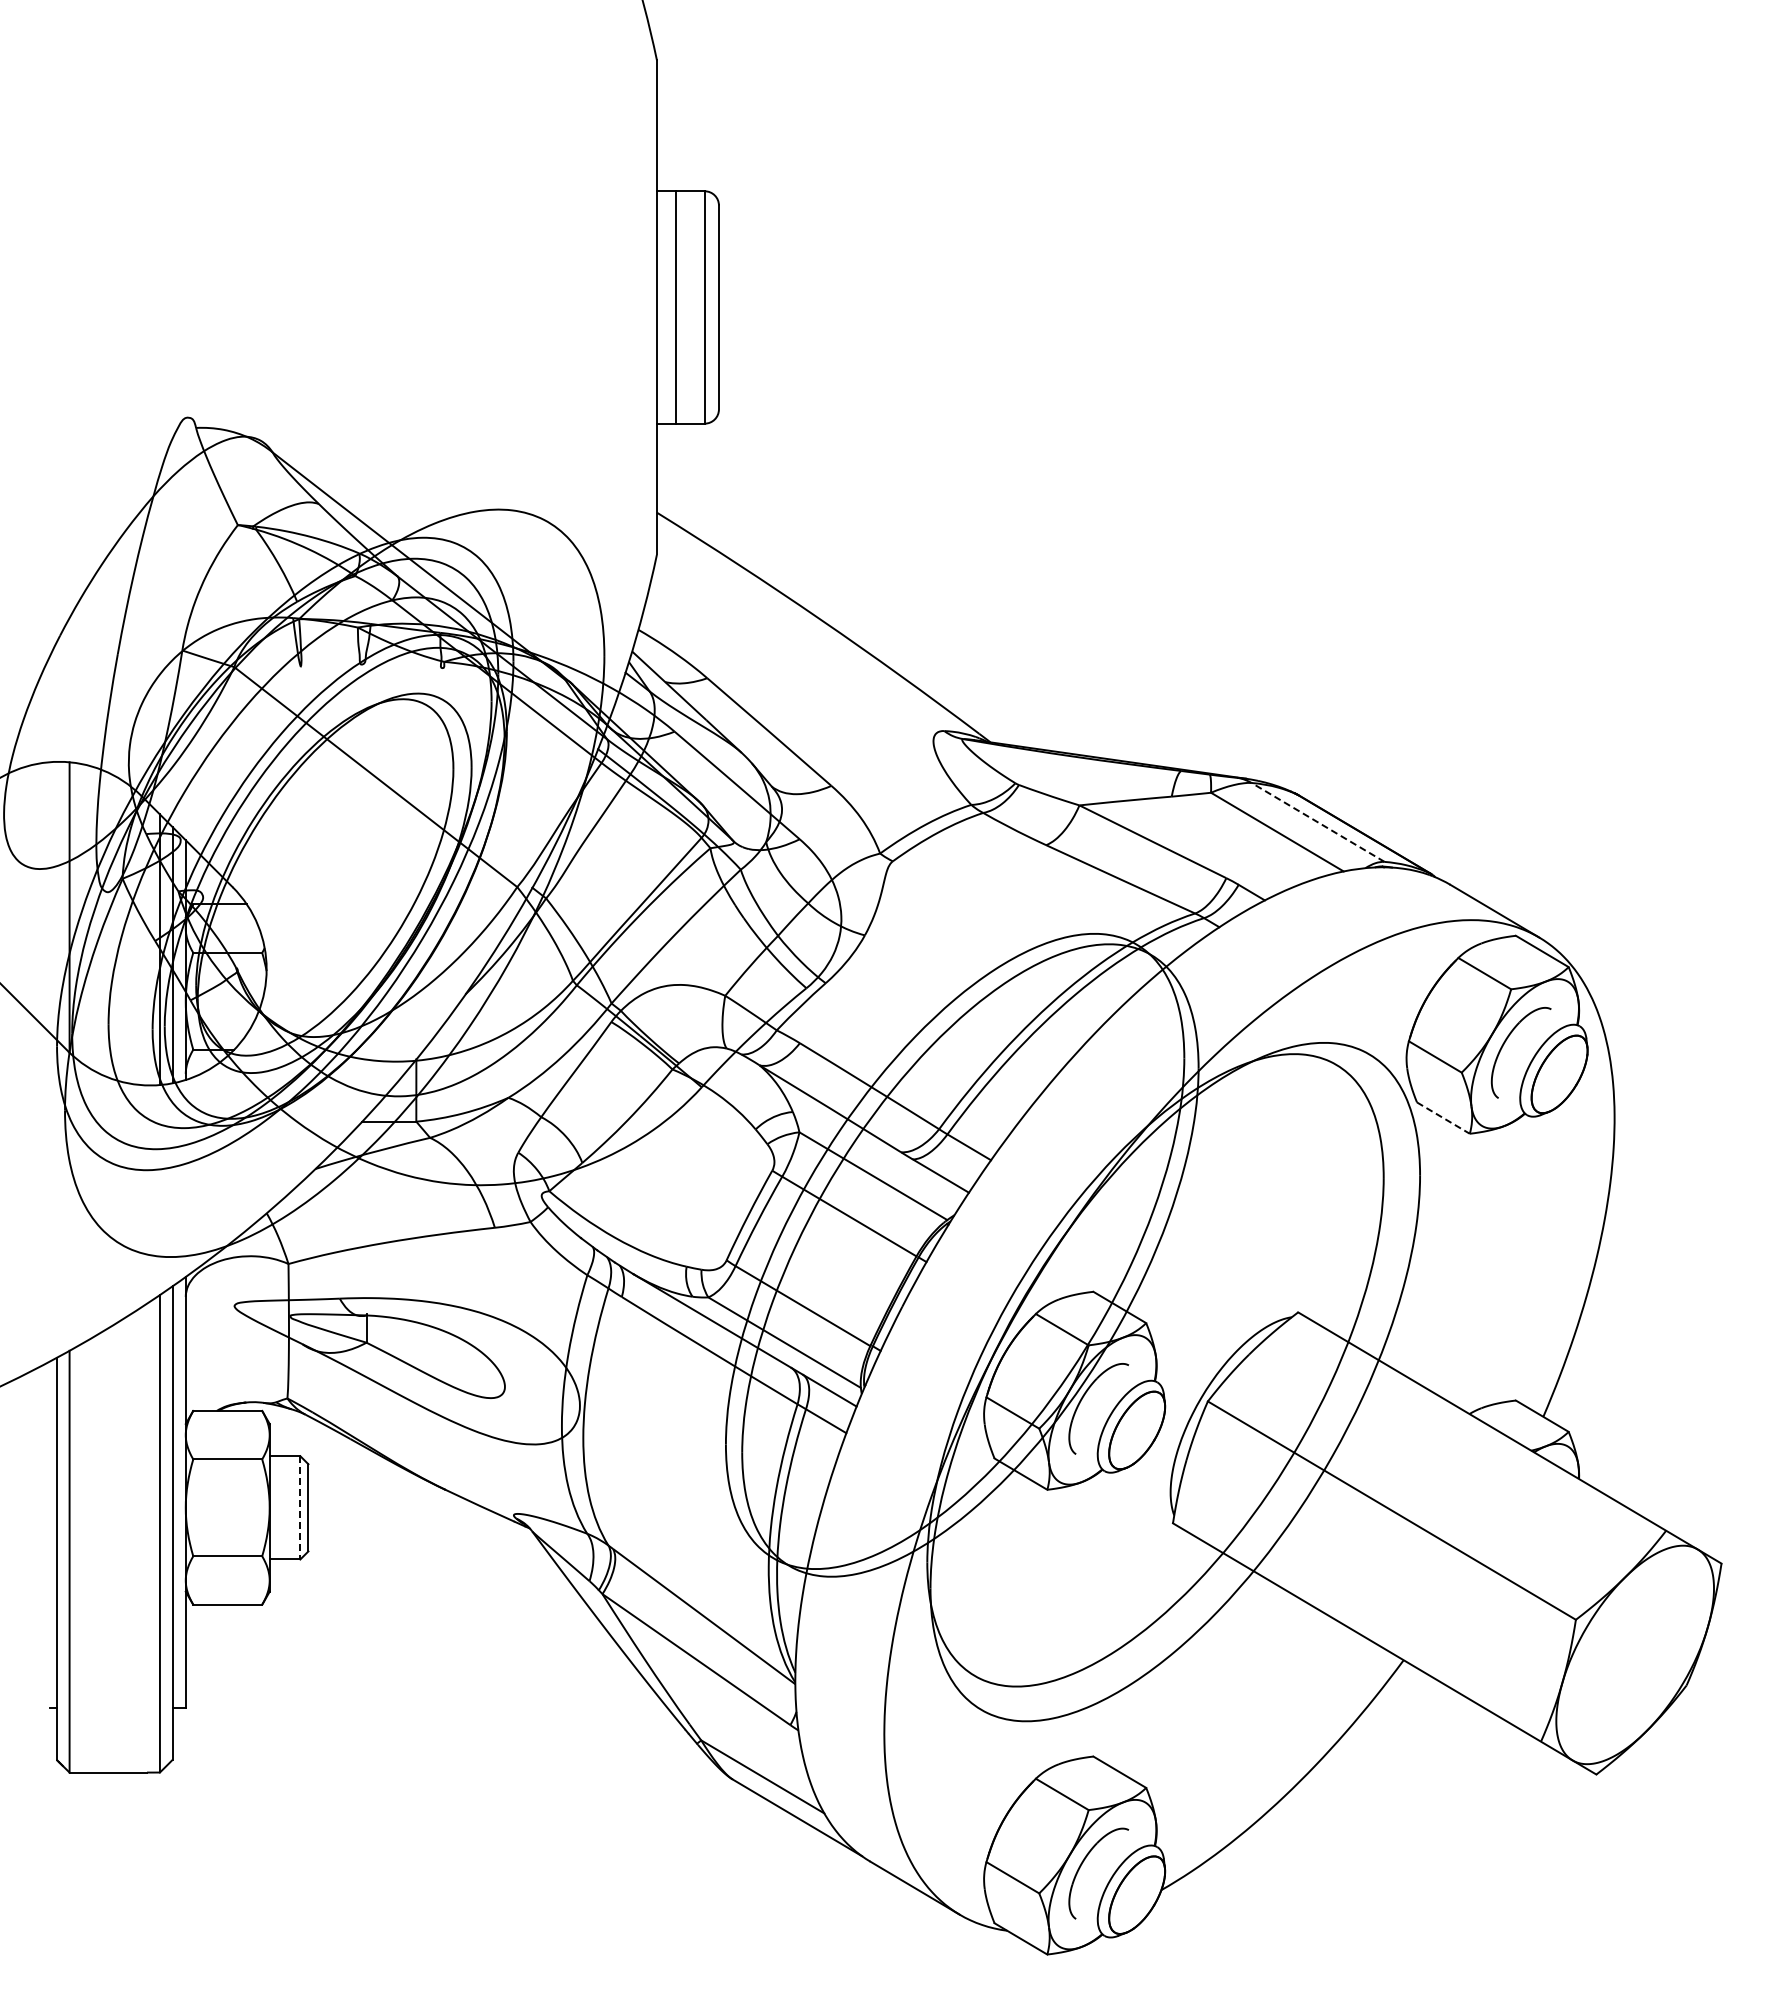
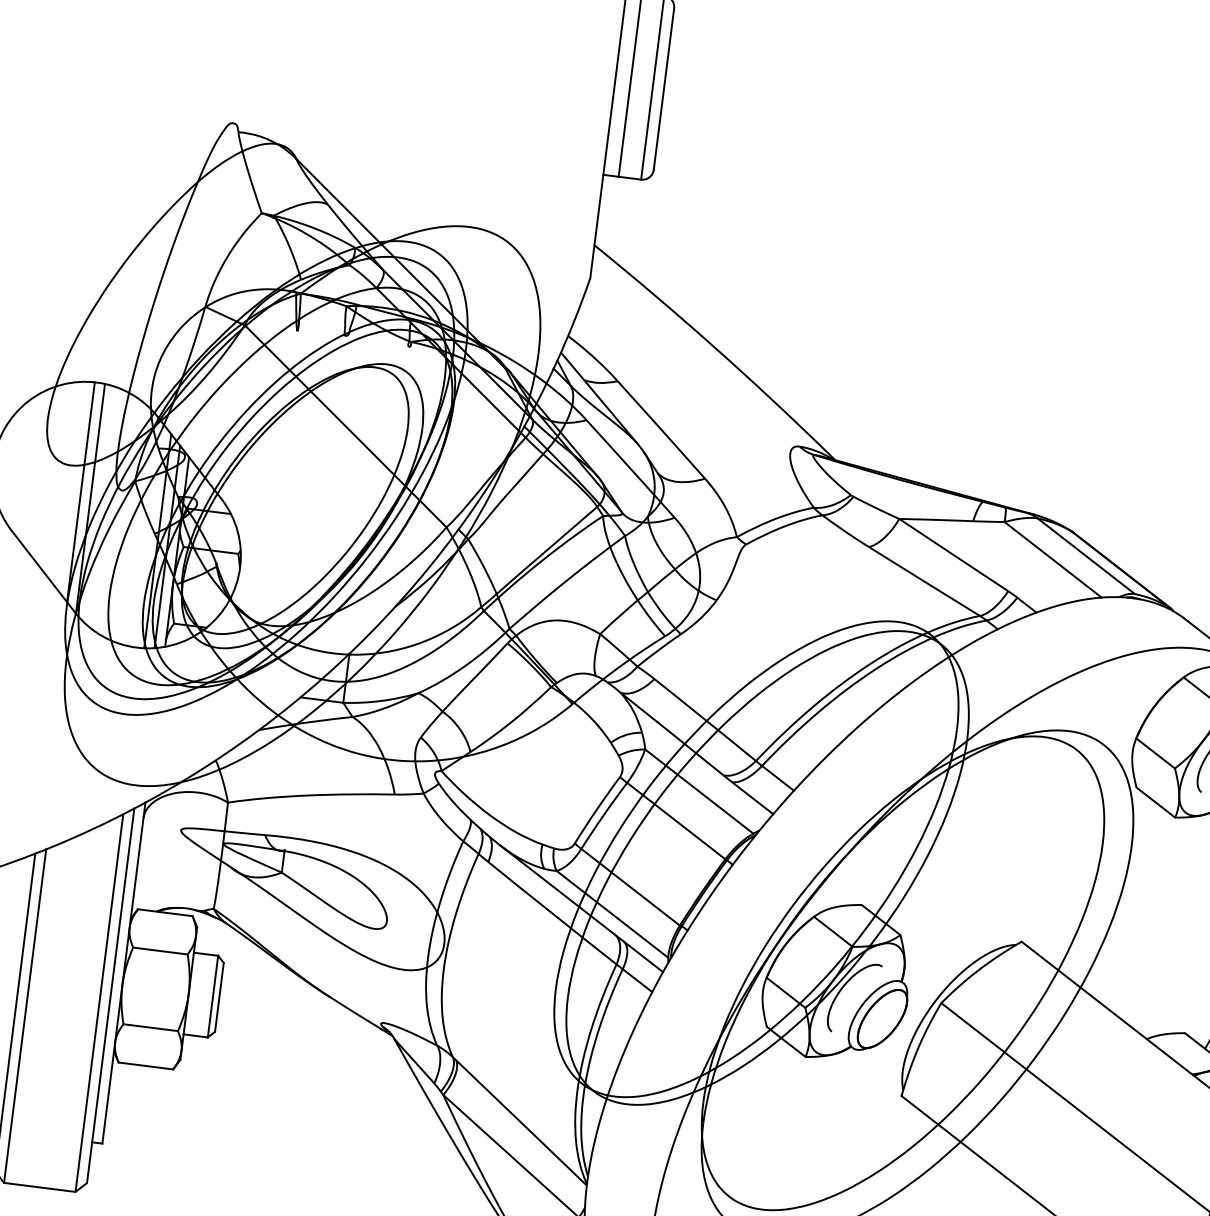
line: (1317, 822) -> (1085, 556), dashed -> solid
line: (56, 900) -> (80, 491), added
line: (1443, 1118) -> (1155, 802), dashed -> solid
line: (300, 1507) -> (213, 996), dashed -> solid

